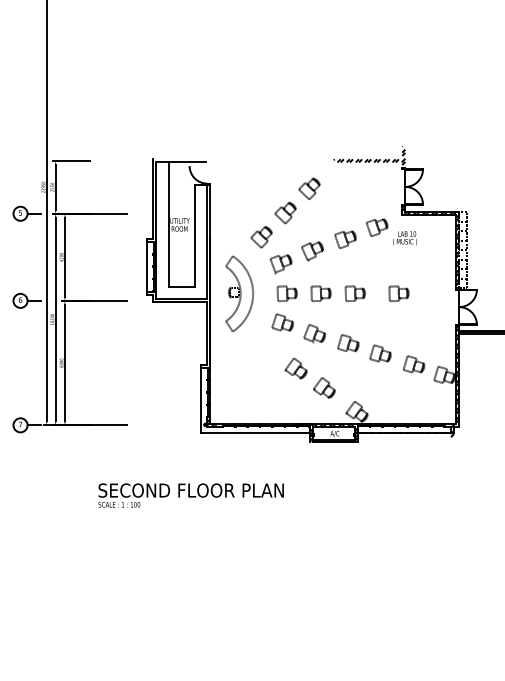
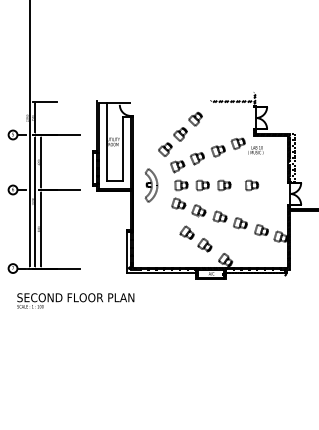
part: (239, 293) -> (151, 185), size x0.7
text: (190, 494) -> (75, 300), moved

